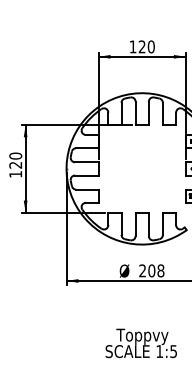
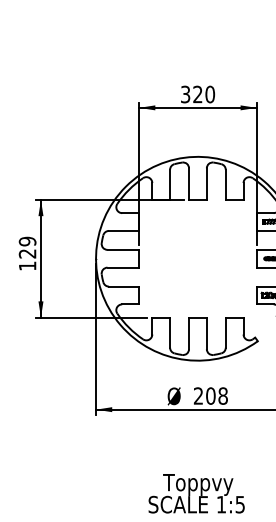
text: (132, 46) -> (185, 94), 120 -> 320
text: (15, 156) -> (27, 241), 120 -> 129

